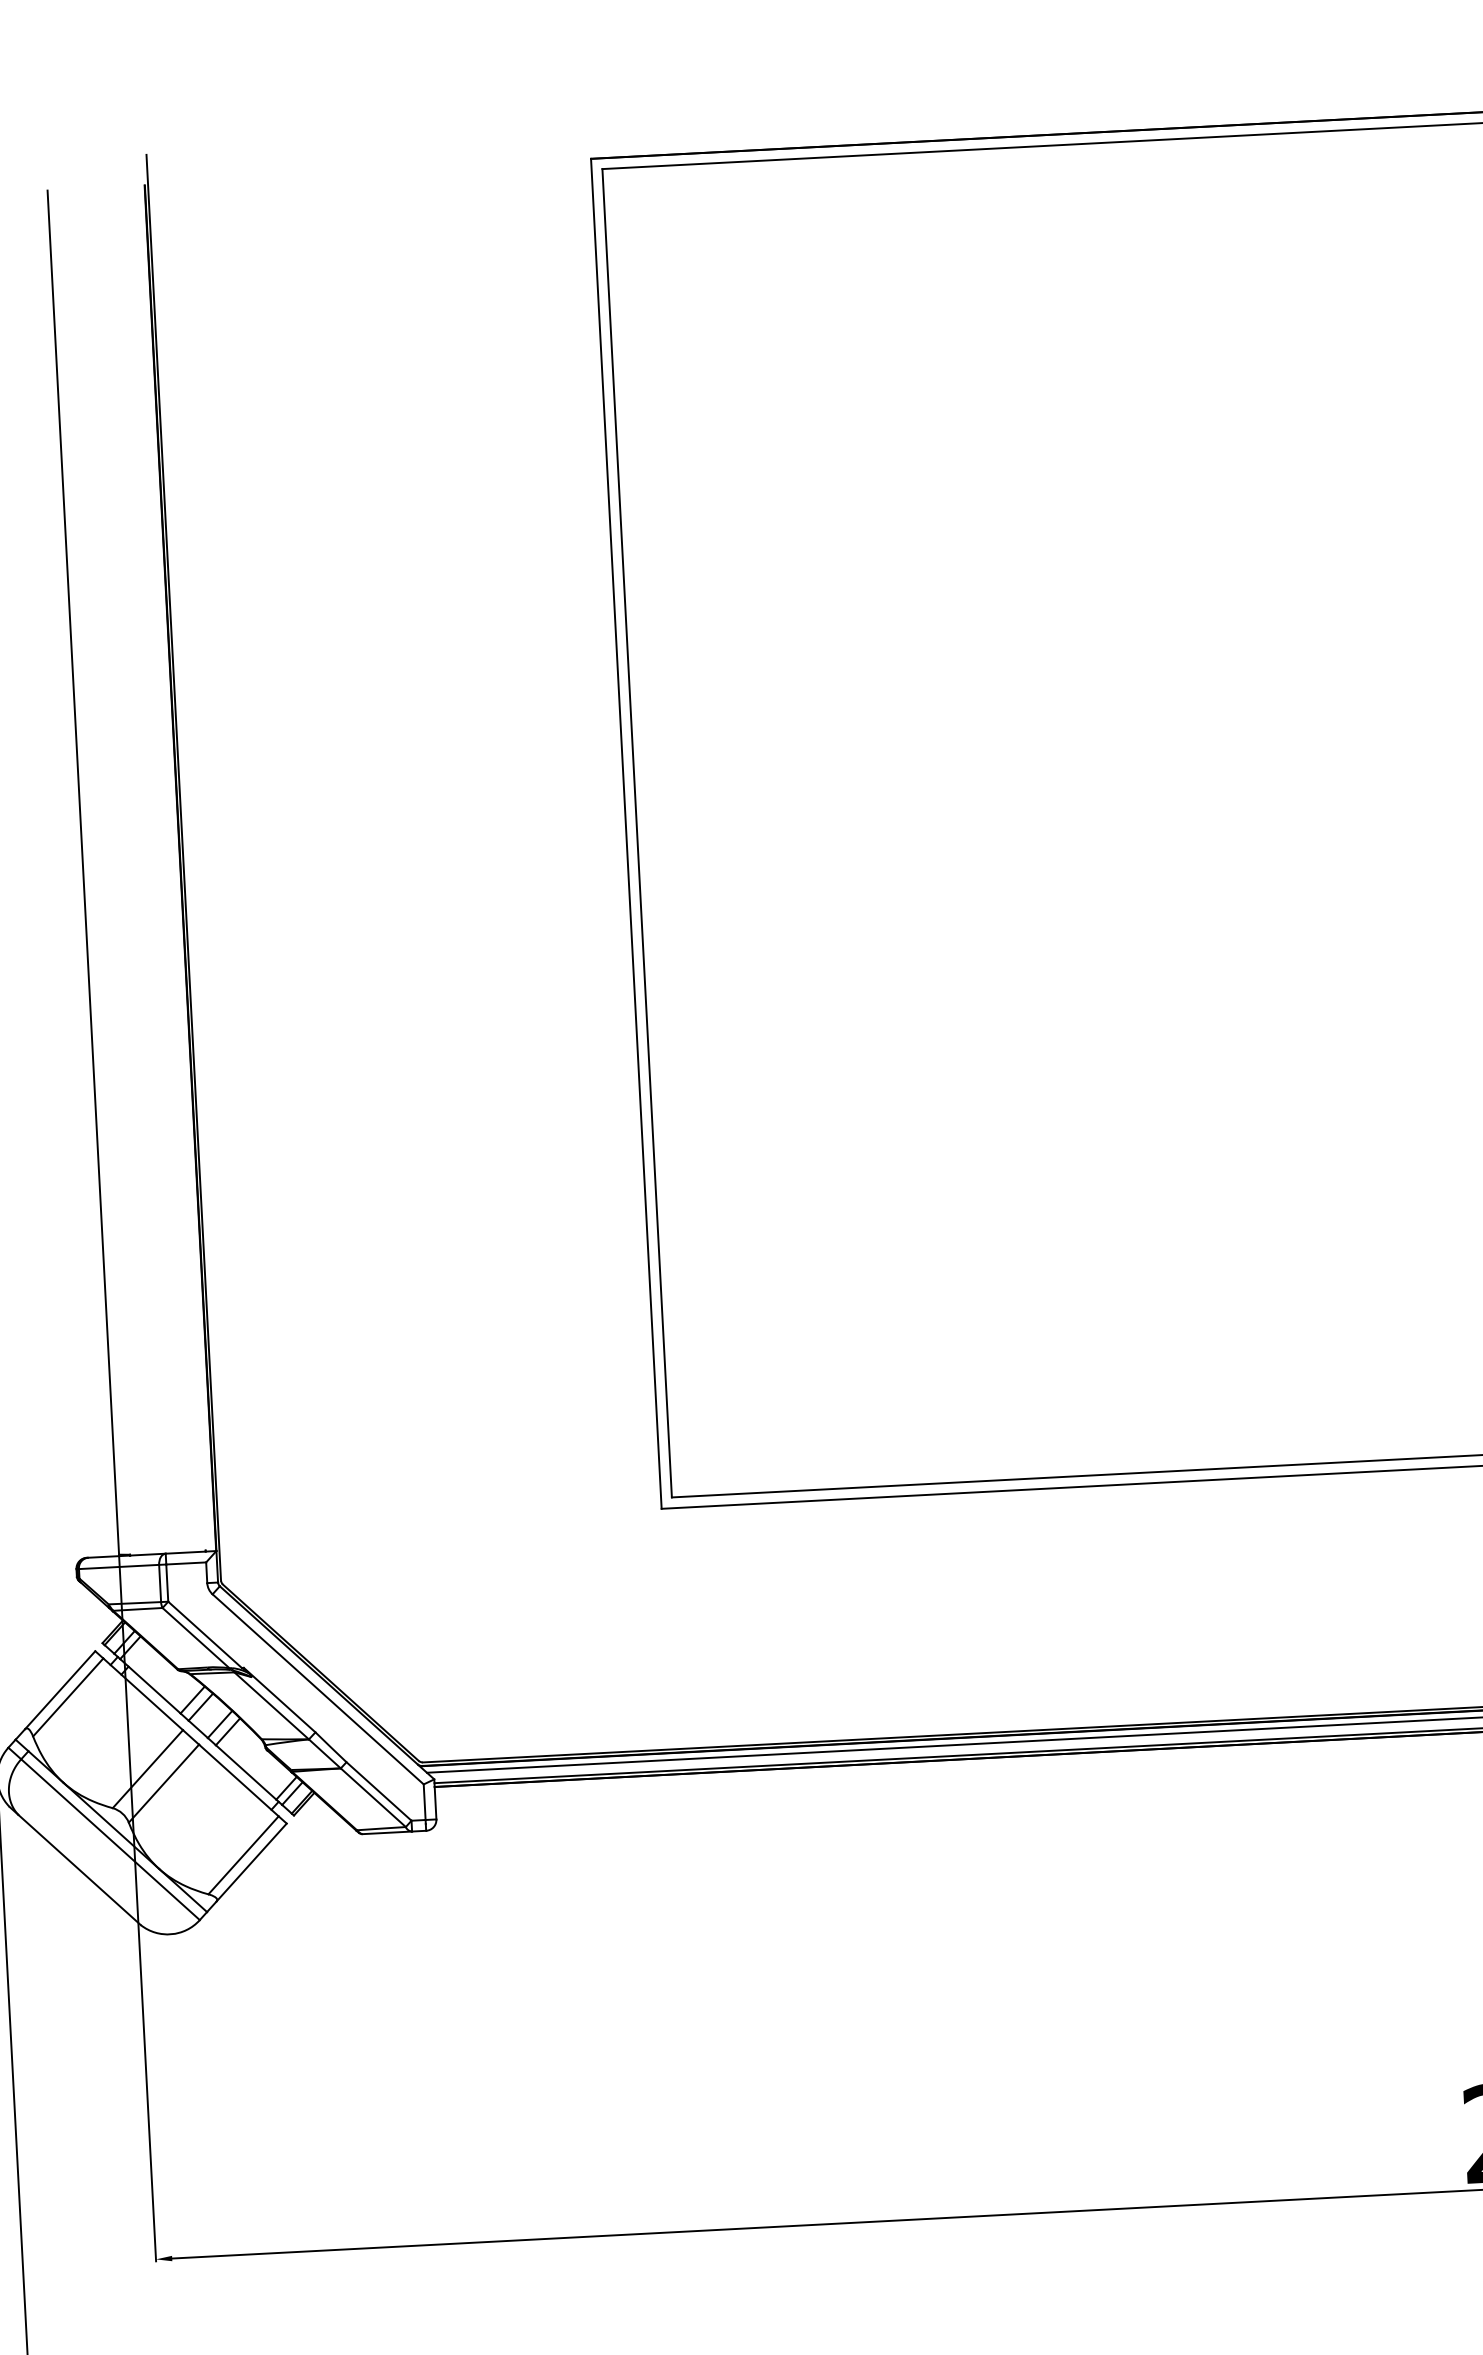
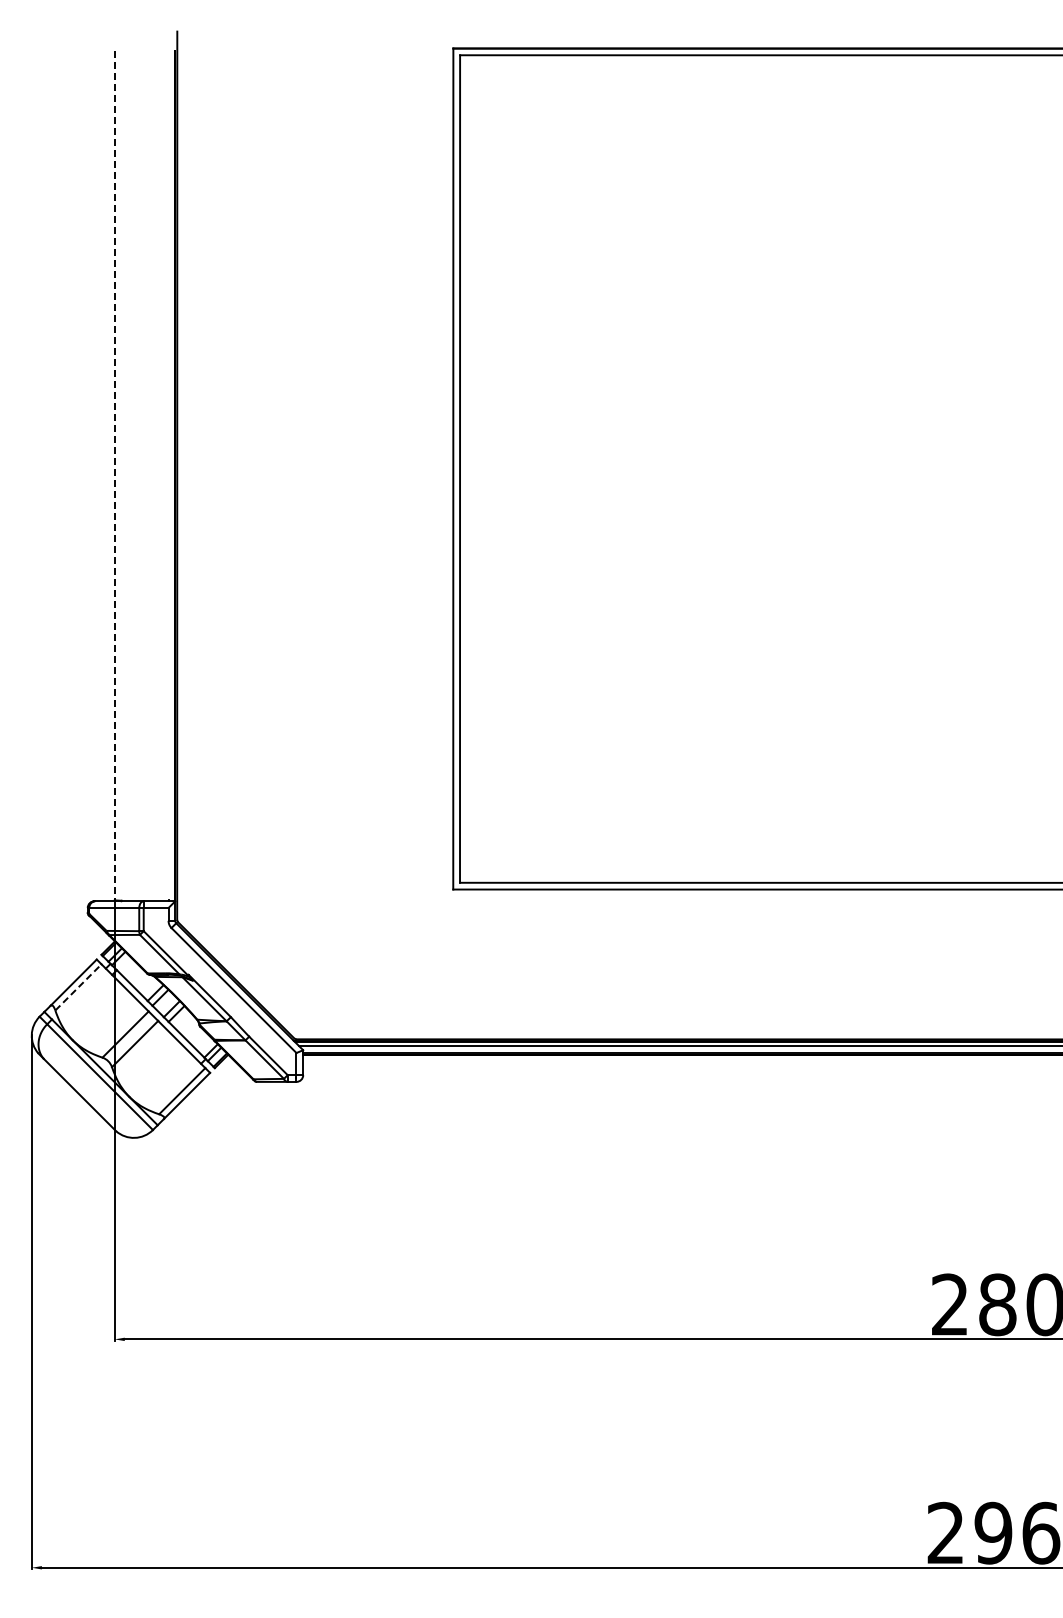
line: (83, 874) -> (114, 476), solid -> dashed
line: (68, 1697) -> (78, 987), solid -> dashed

